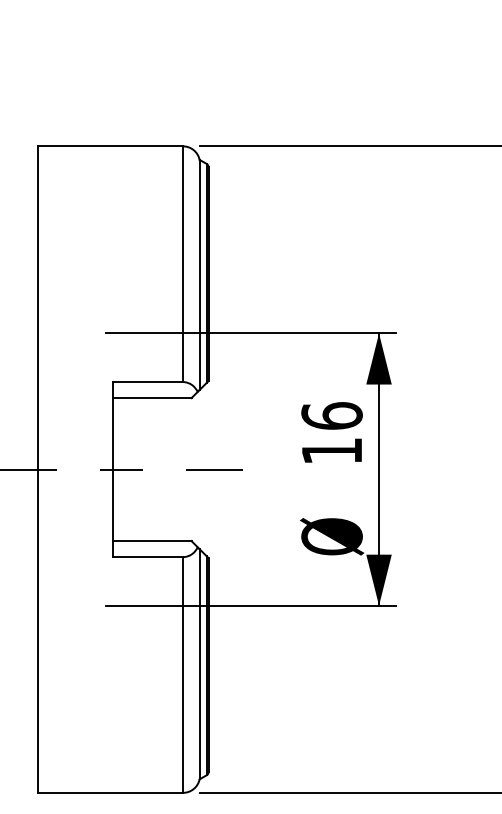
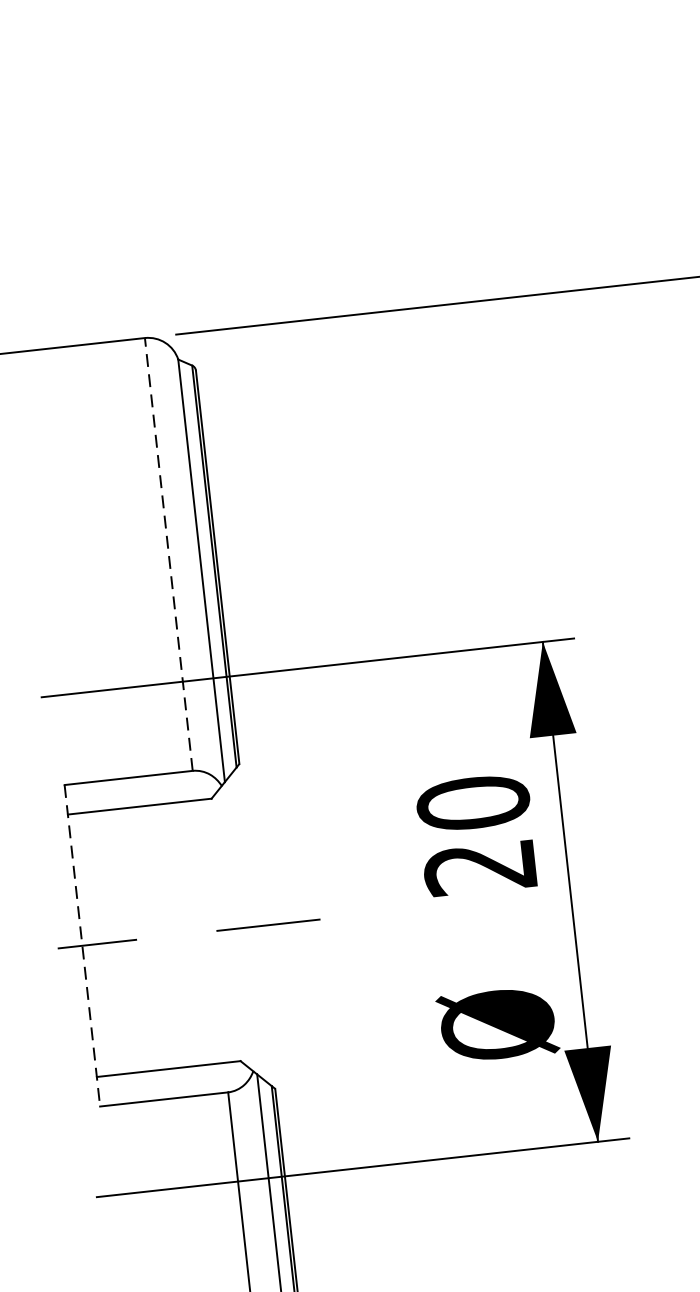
line: (183, 264) -> (169, 554), solid -> dashed
text: (331, 433) -> (475, 835), 16 -> 20
line: (113, 469) -> (82, 945), solid -> dashed

